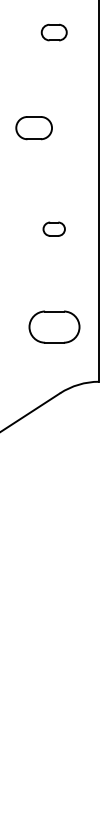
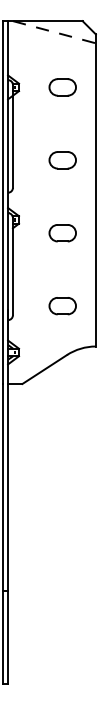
part: (54, 32) -> (62, 87), size x1.43
part: (33, 128) -> (62, 160), moved
part: (54, 229) -> (62, 233), size x1.67
part: (54, 327) -> (62, 306), size x0.71

